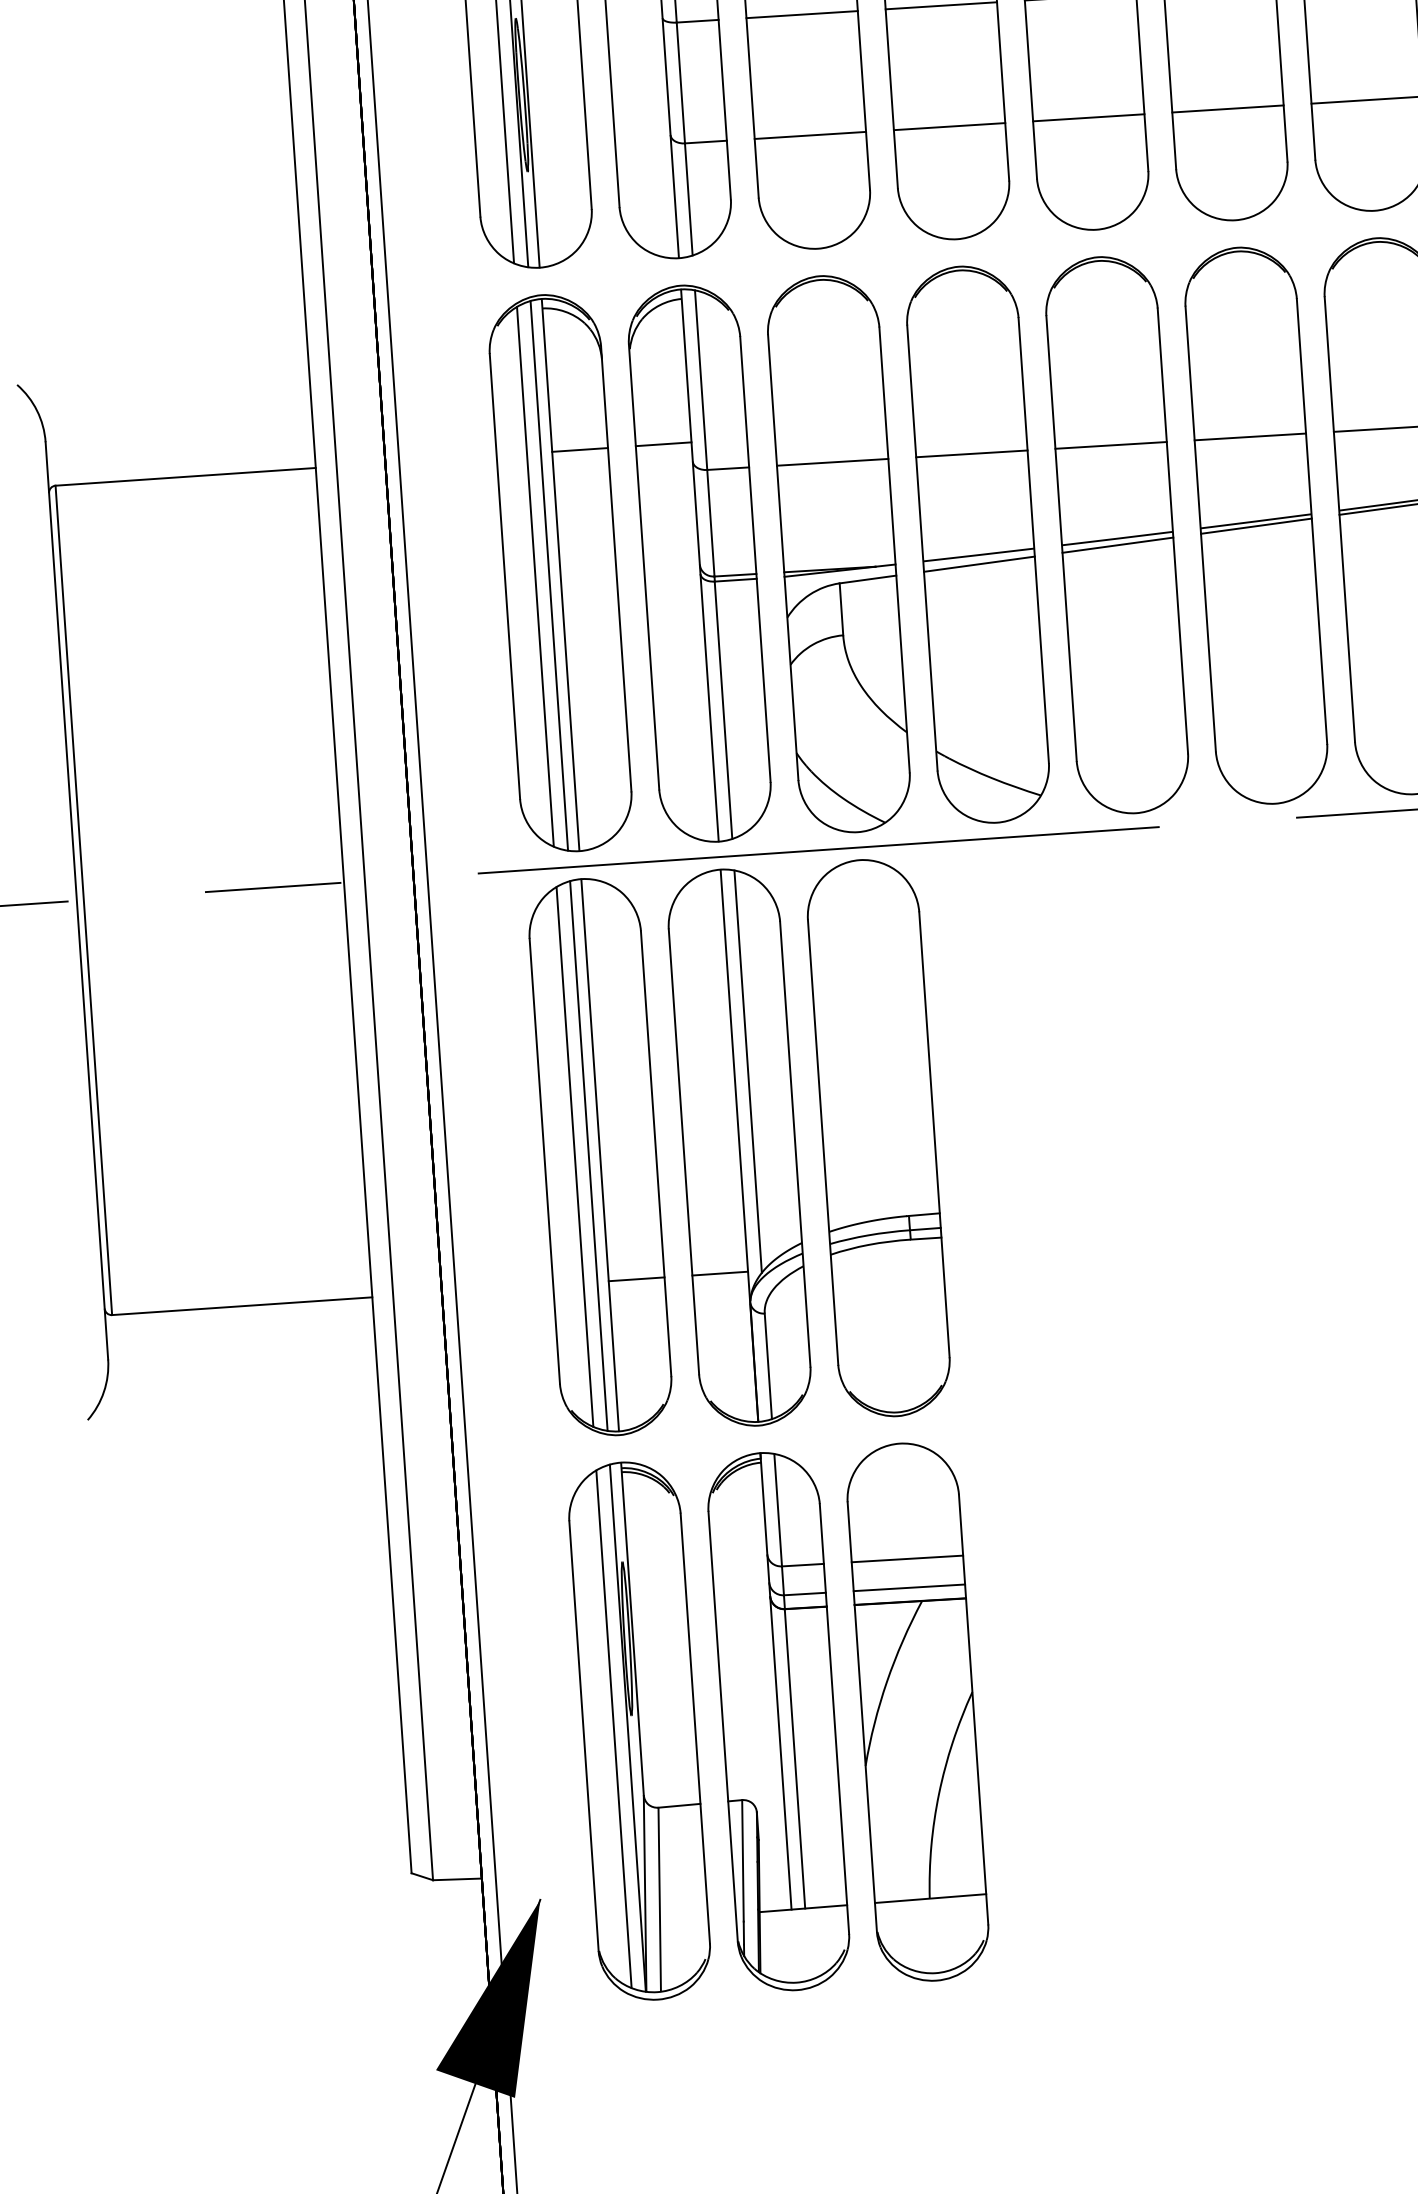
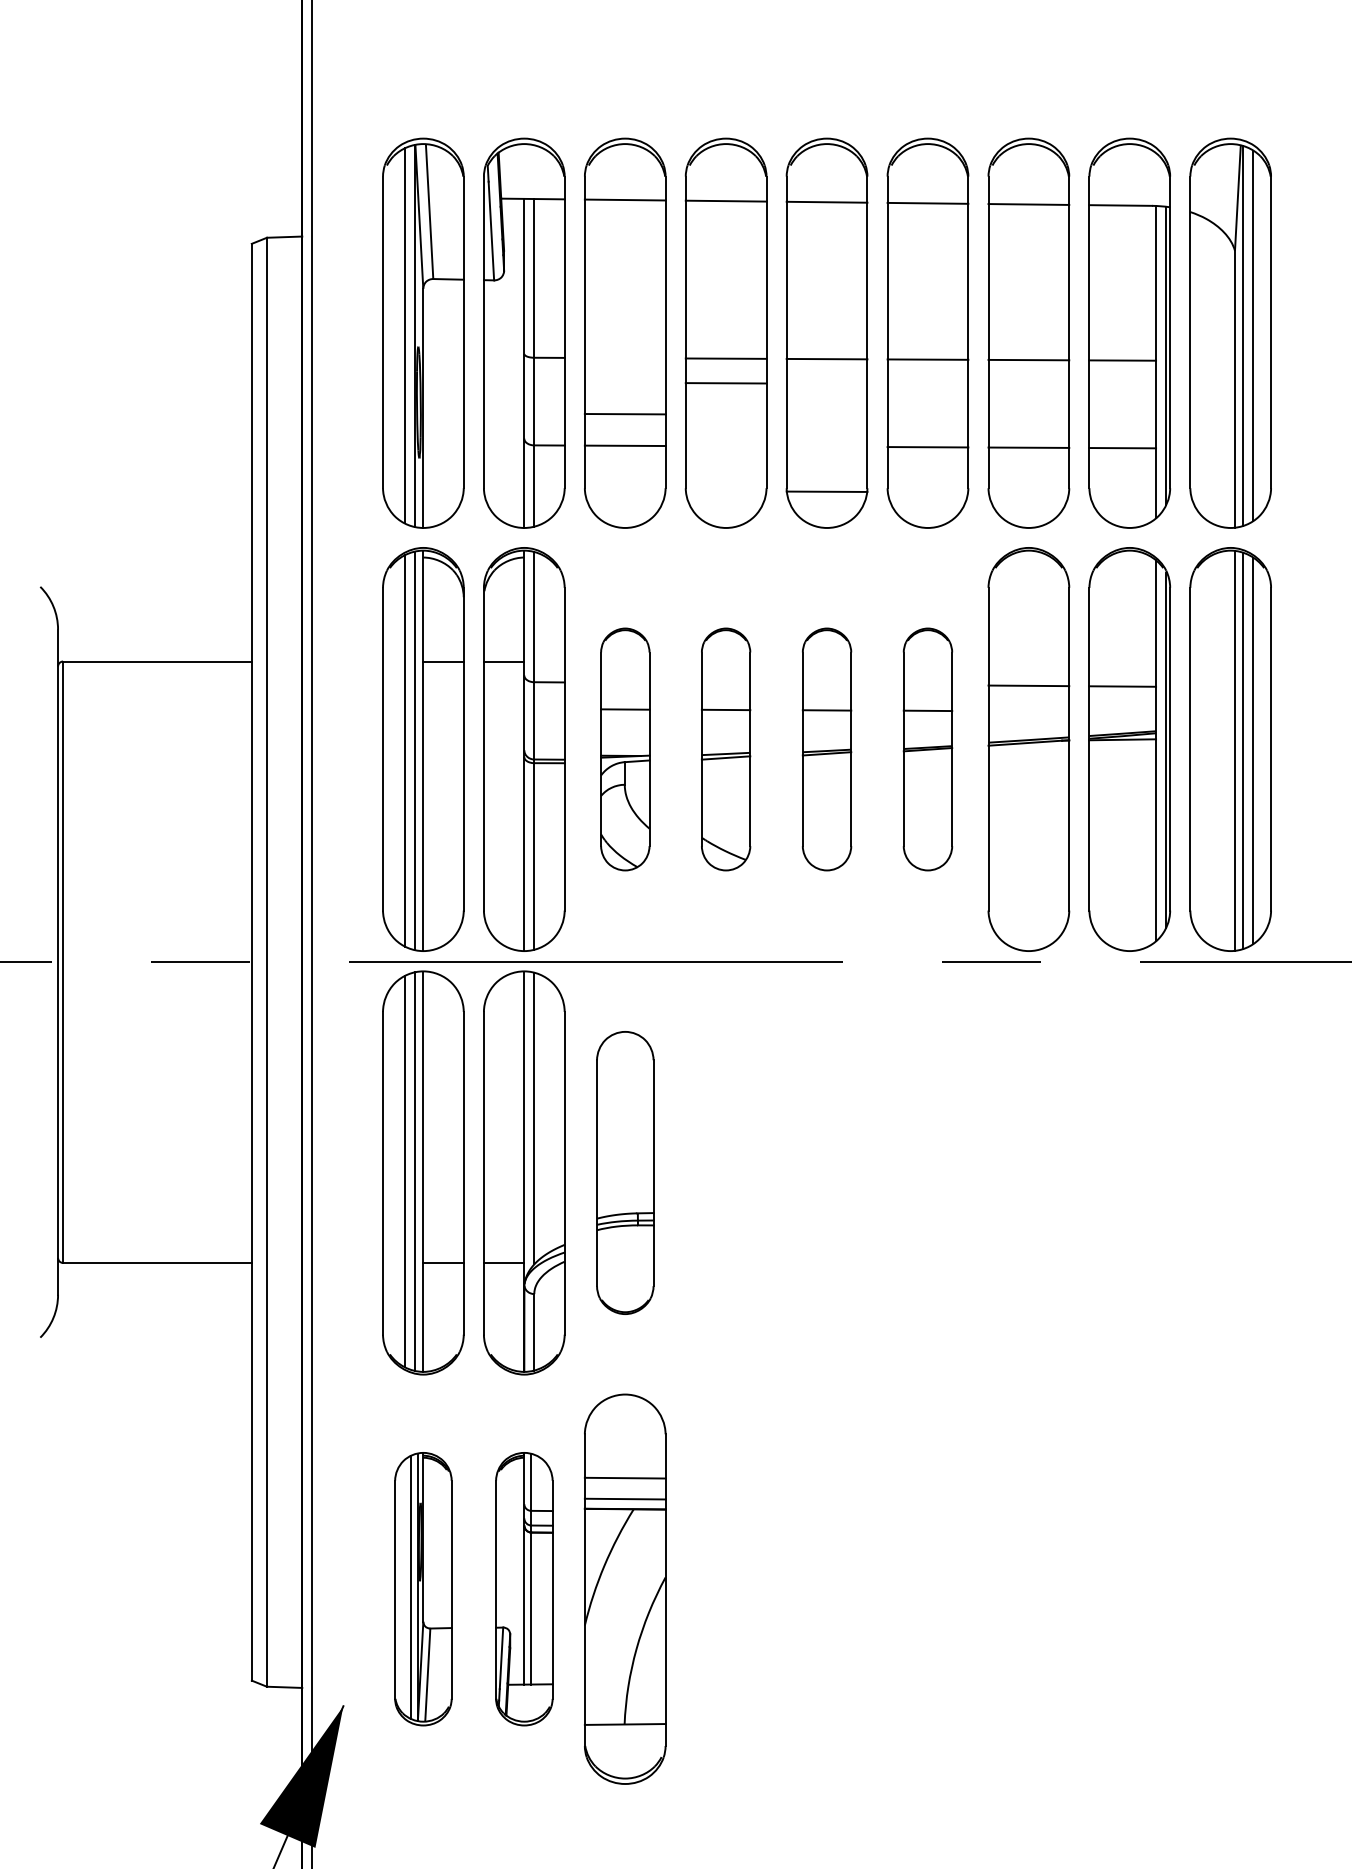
line: (801, 15) -> (624, 414), moved
line: (1087, 117) -> (826, 491), moved
line: (948, 126) -> (725, 383), moved
part: (1255, 525) -> (927, 749), size x0.6
part: (1116, 535) -> (826, 749), size x0.6
part: (977, 544) -> (725, 749), size x0.6
part: (839, 554) -> (625, 749), size x0.6
part: (879, 1137) -> (625, 1172), size x0.7
part: (778, 1720) -> (524, 1588), size x0.7
part: (639, 1730) -> (423, 1588), size x0.7

